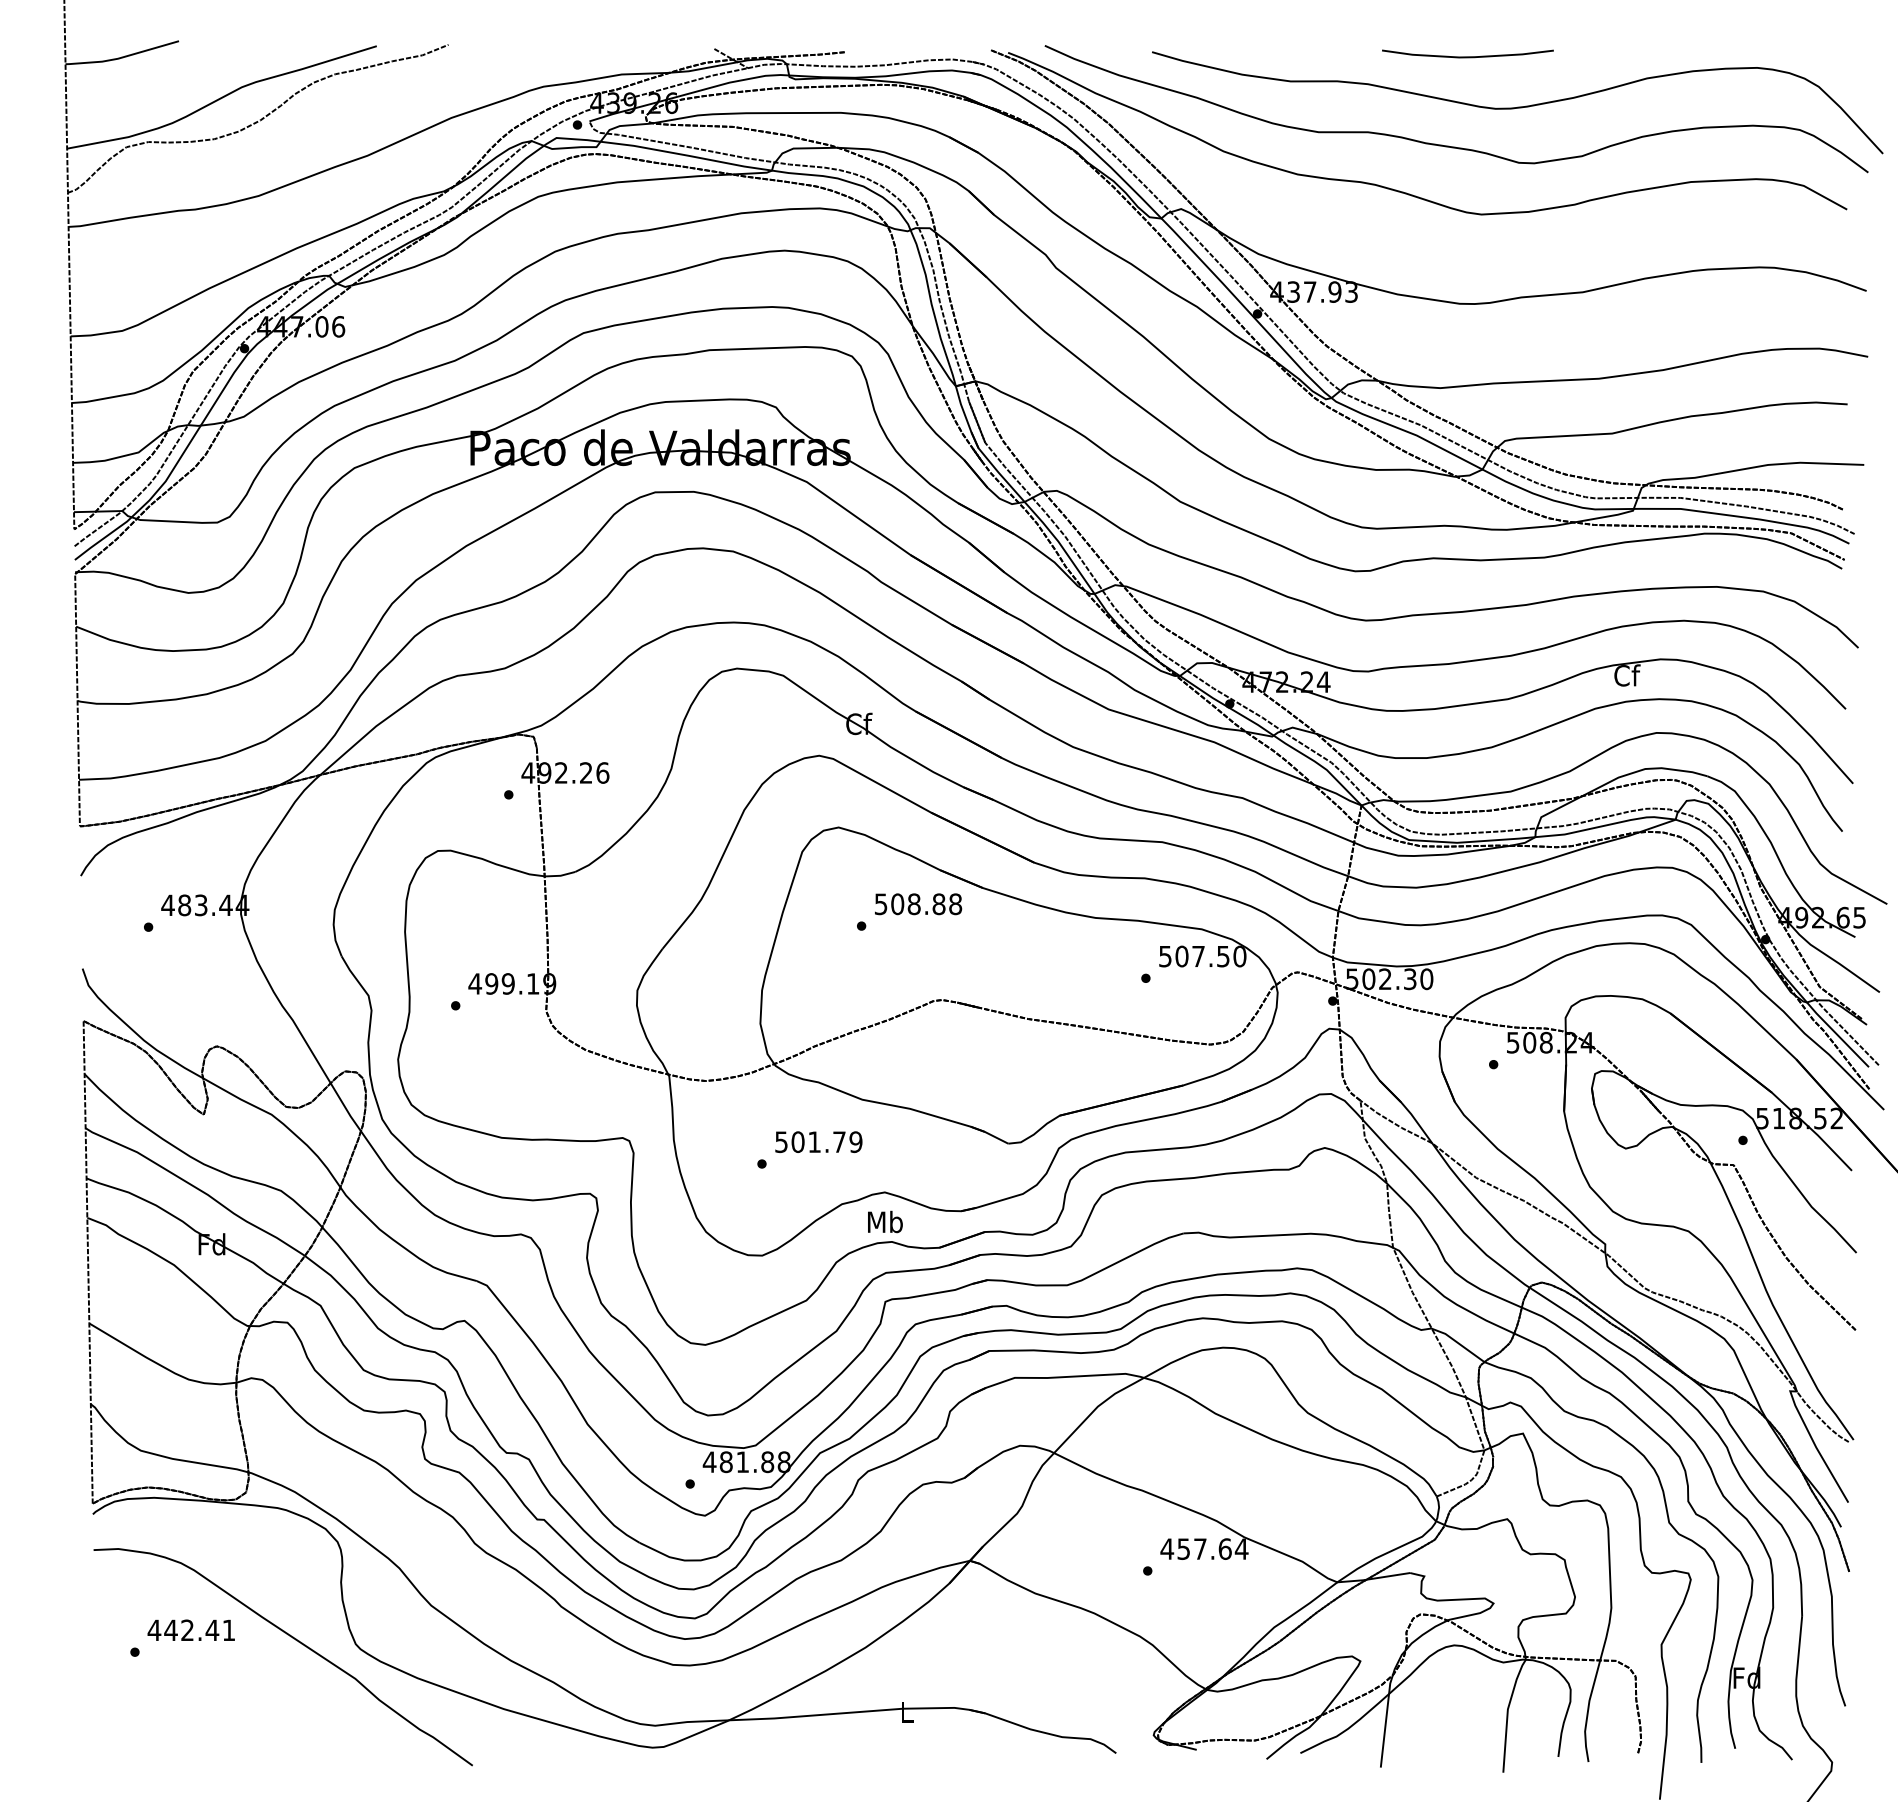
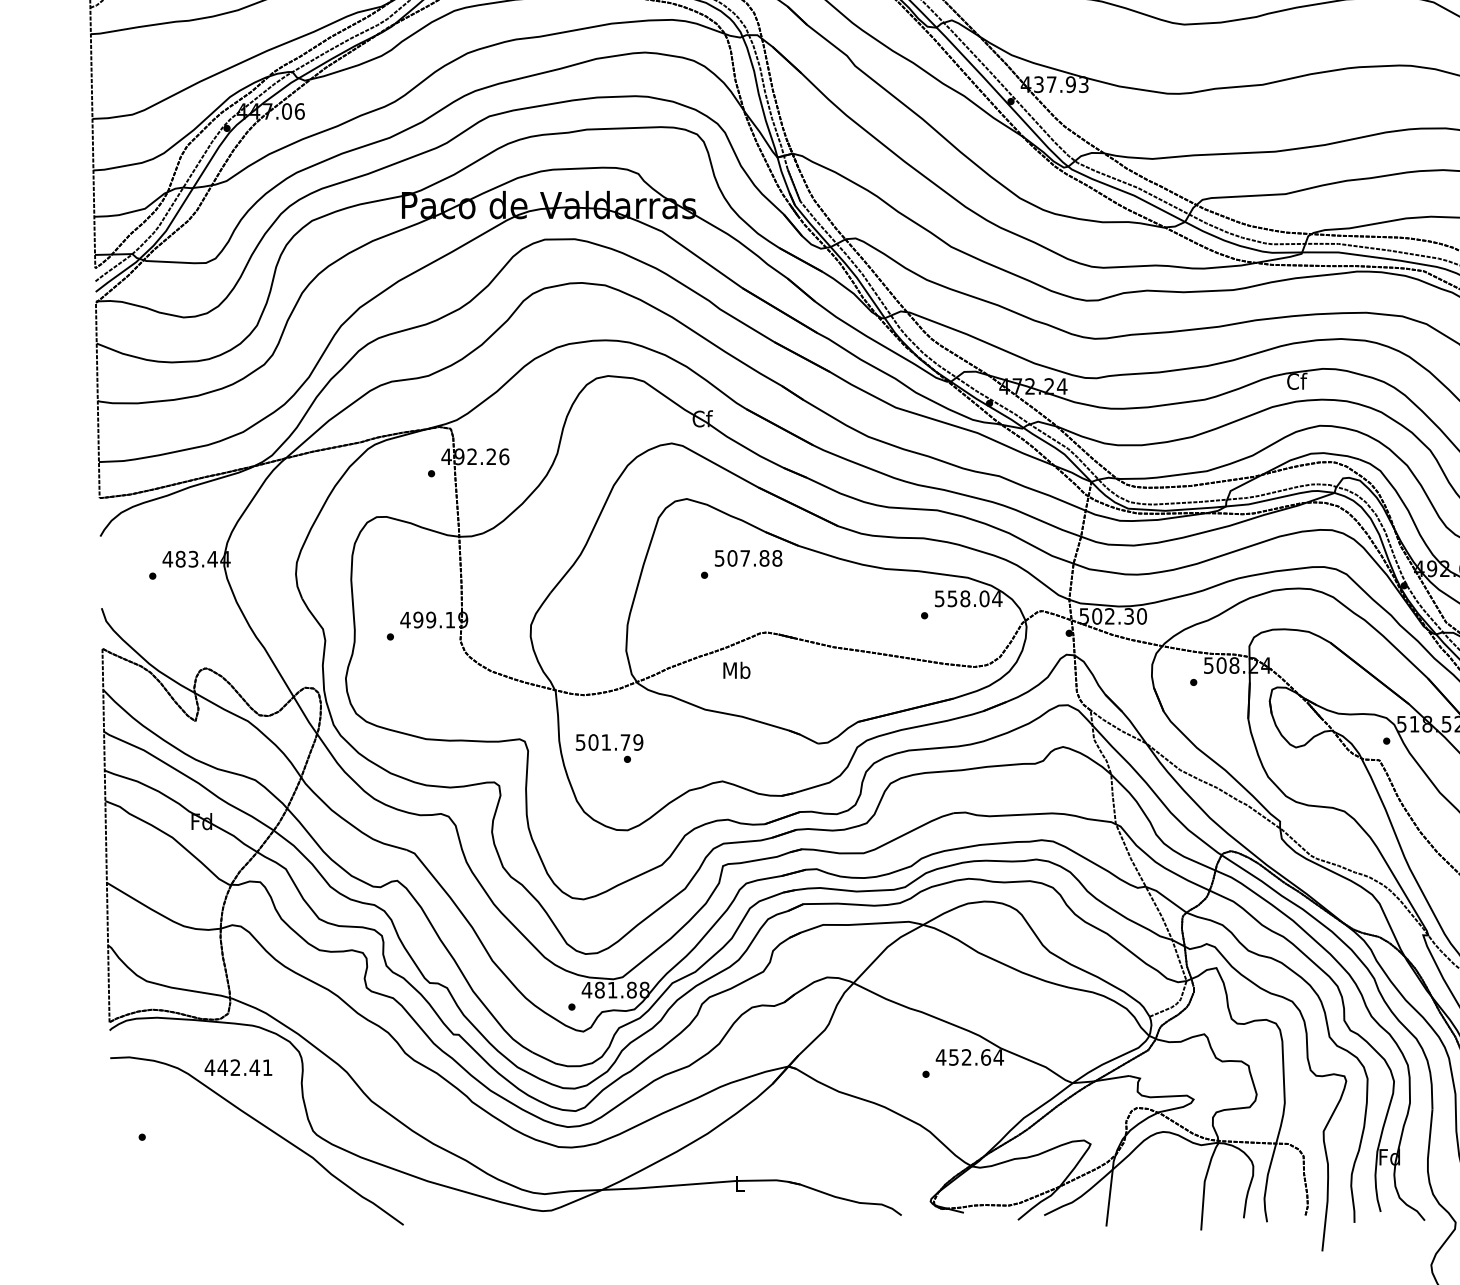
text: (913, 904) -> (744, 558), 508.88 -> 507.88
text: (1210, 956) -> (974, 598), 507.50 -> 558.04
text: (818, 1141) -> (609, 741), moved
text: (885, 1221) -> (737, 670), moved
text: (1200, 1548) -> (966, 1056), 457.64 -> 452.64
text: (190, 1629) -> (237, 1067), moved

